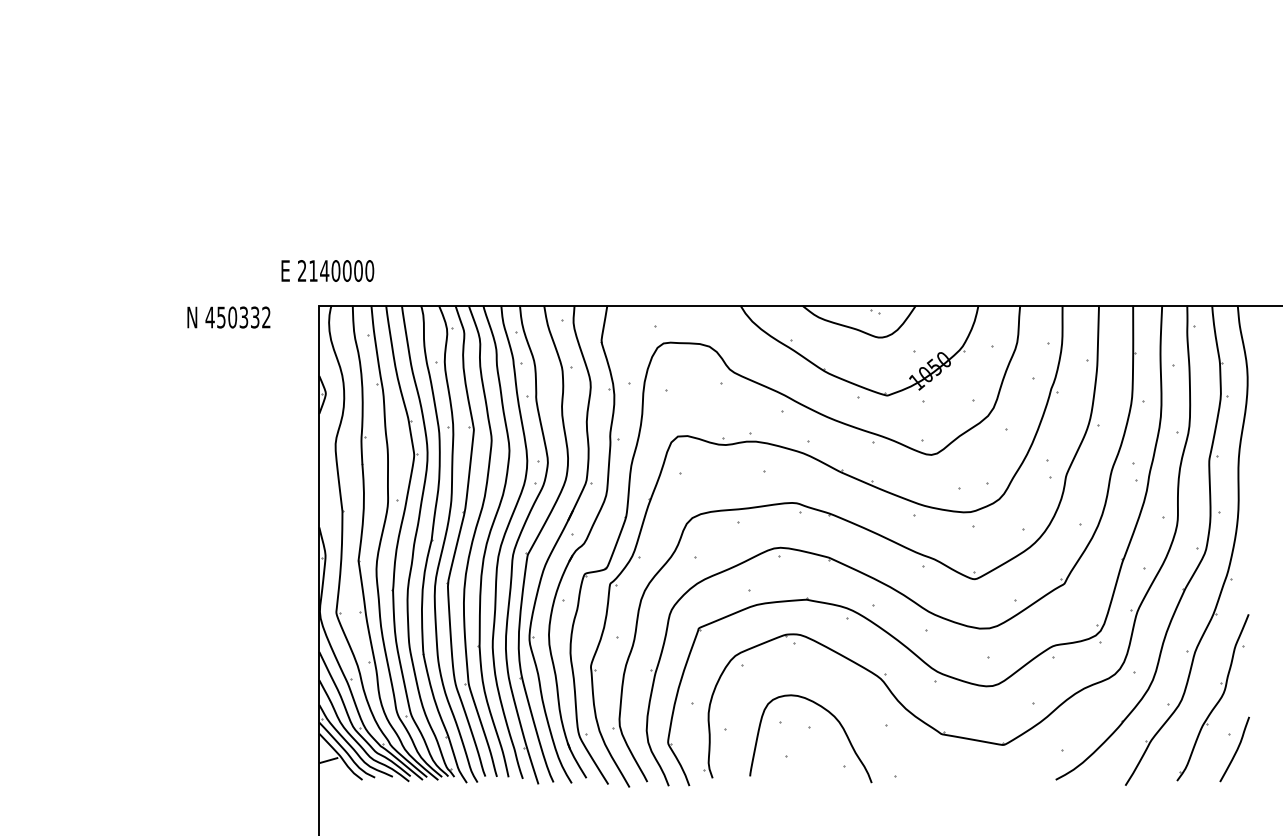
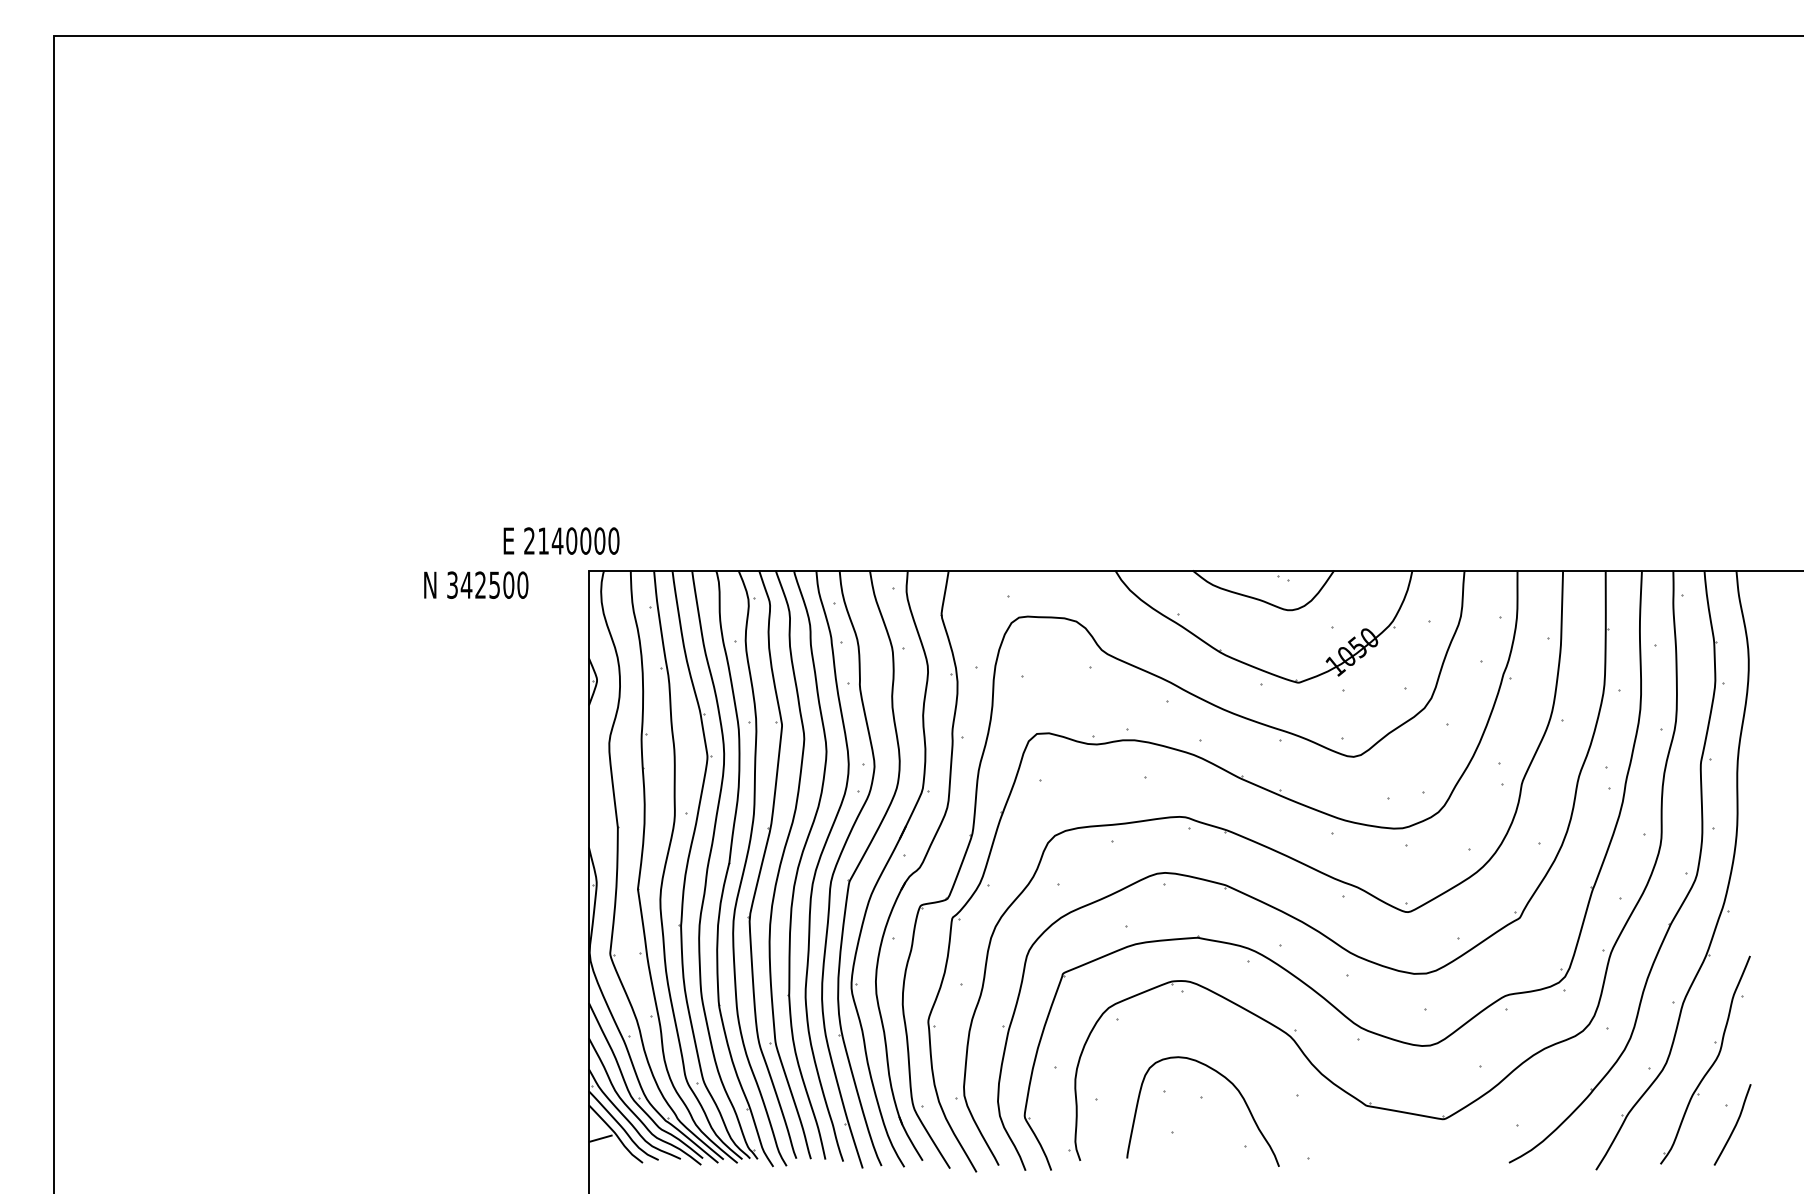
text: (327, 270) -> (561, 540), moved
text: (238, 316) -> (487, 584), 450332 -> 342500

